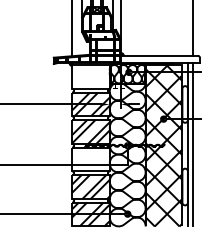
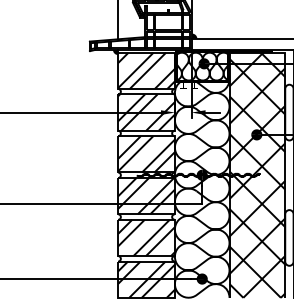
hatch: (90, 76) -> (145, 70), added
hatch: (90, 159) -> (145, 196), added

